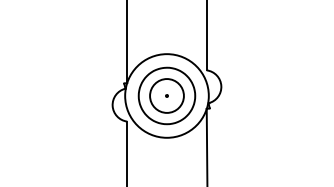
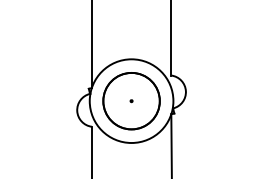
circle: (166, 95) -> (131, 100), size x1.67

